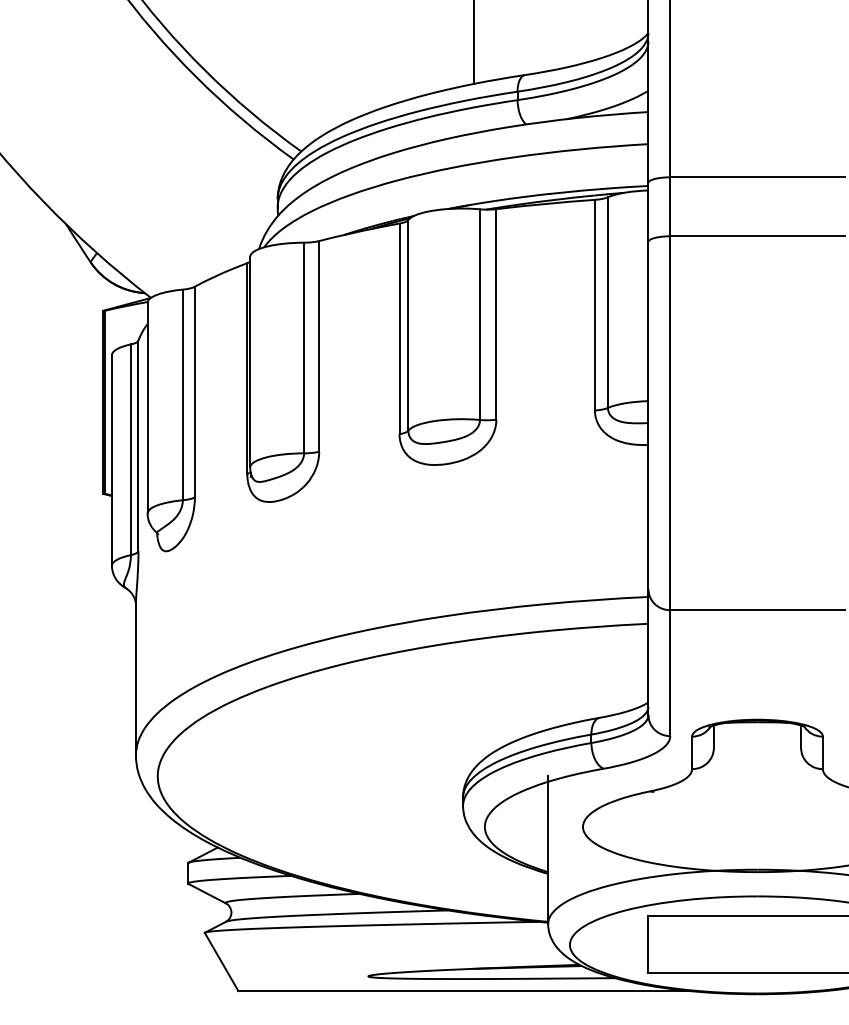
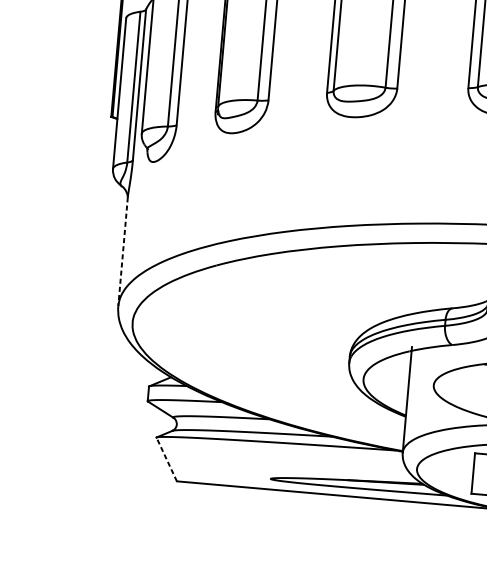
line: (135, 679) -> (122, 251), solid -> dashed
line: (221, 962) -> (166, 459), solid -> dashed

